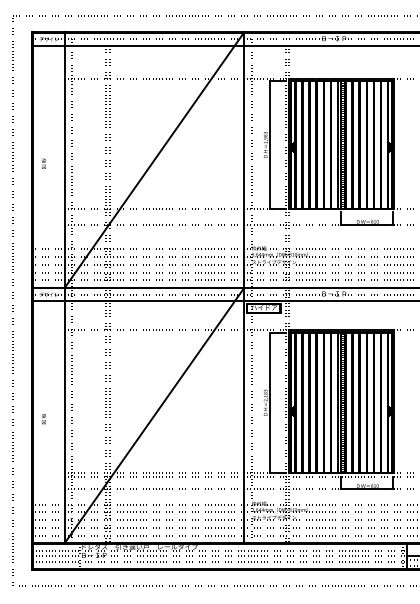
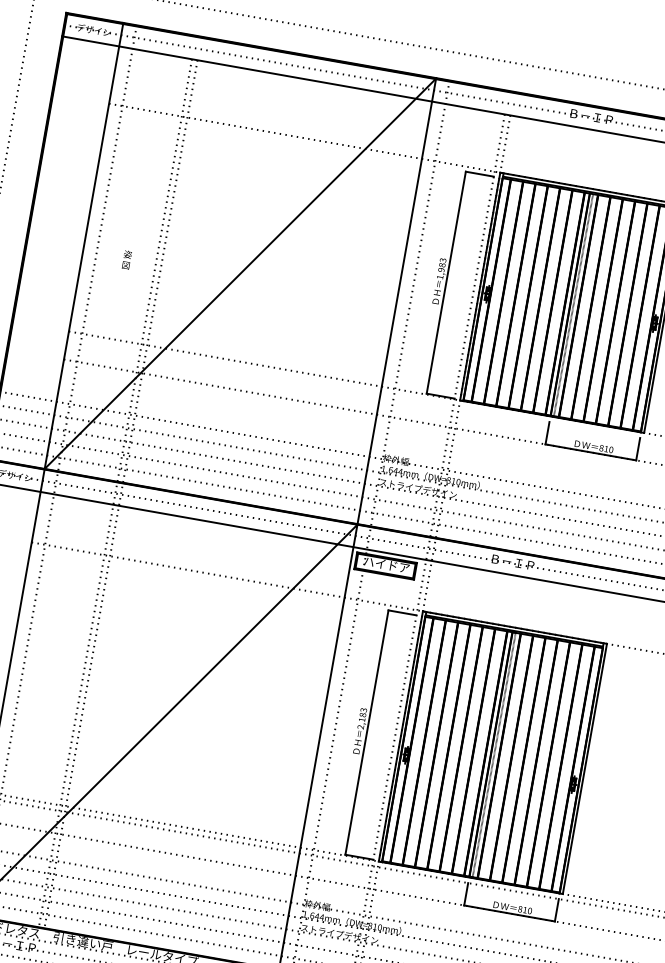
text: (43, 163) -> (126, 259), moved

